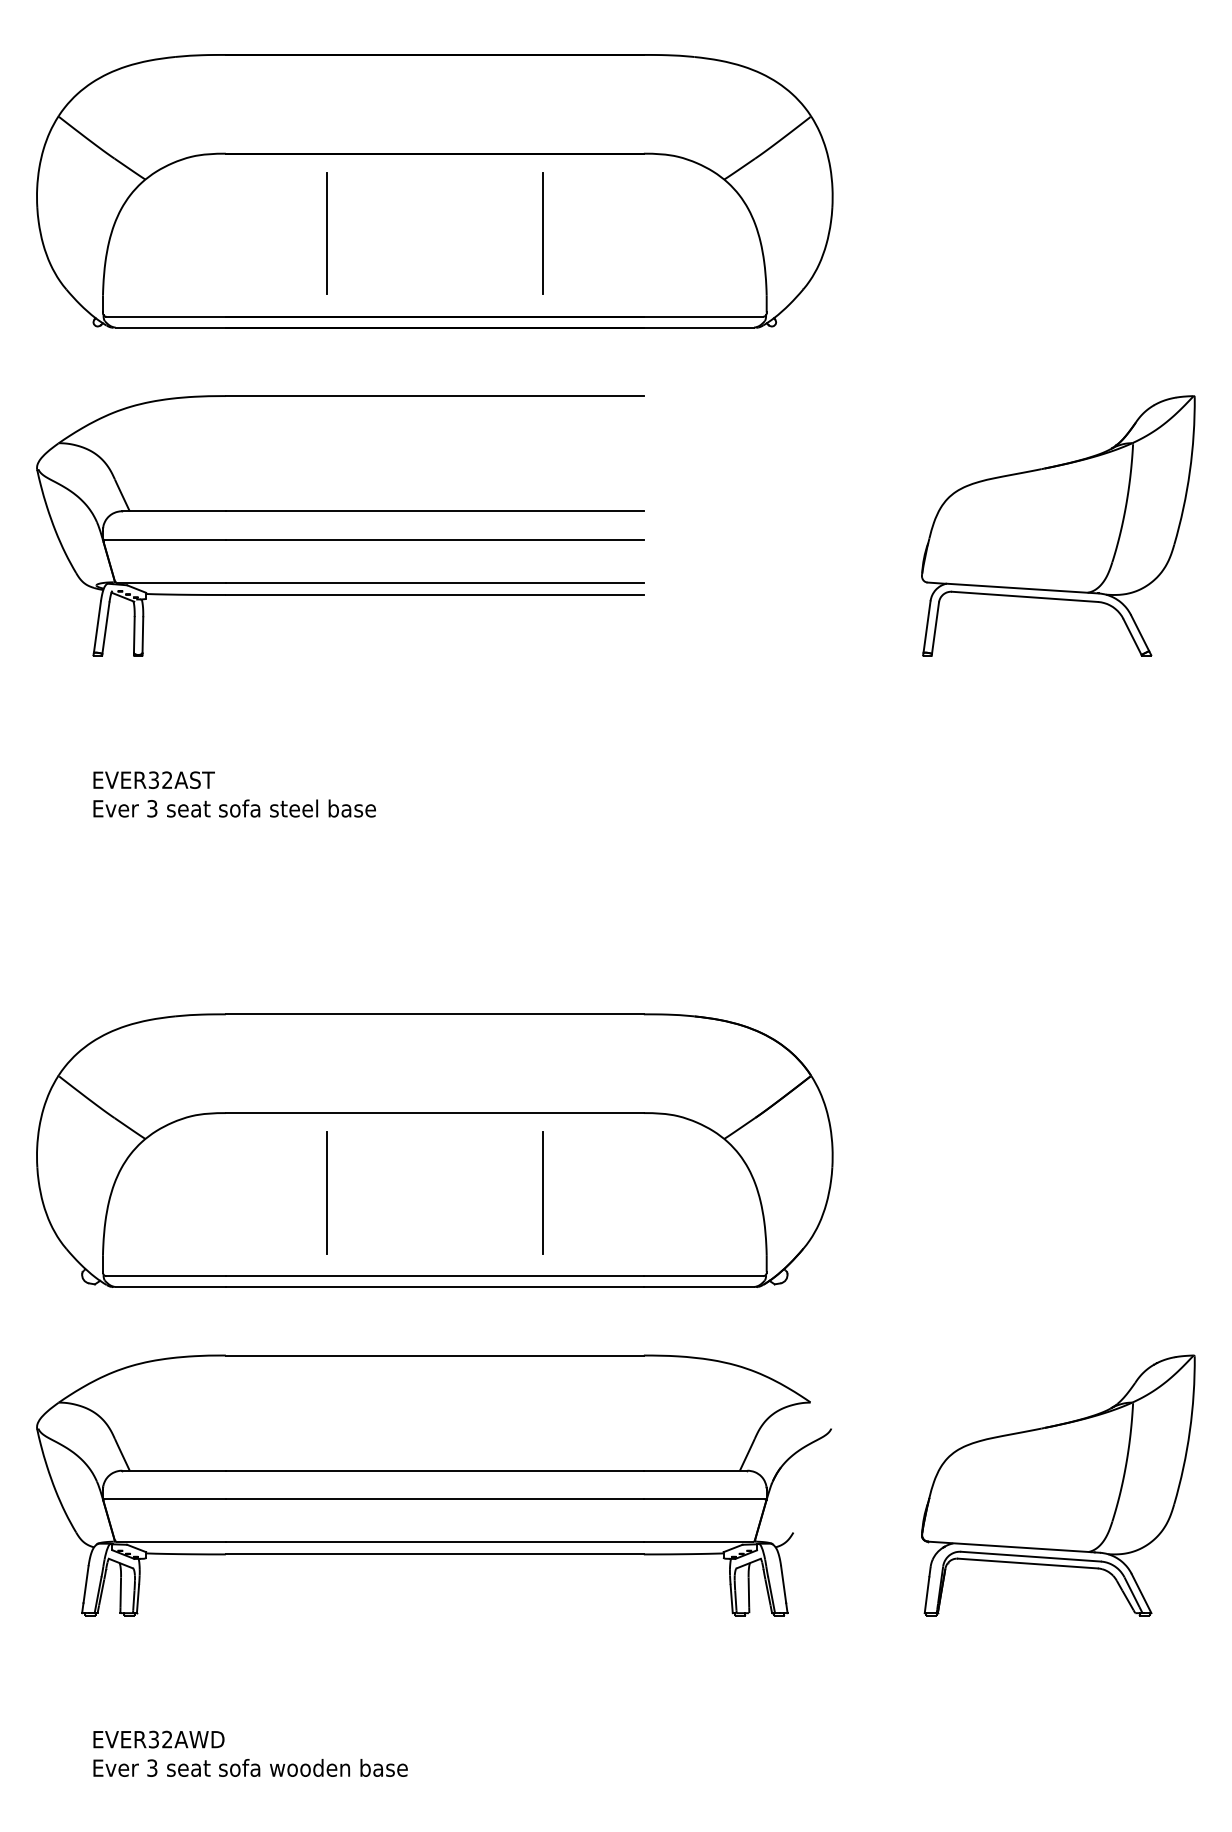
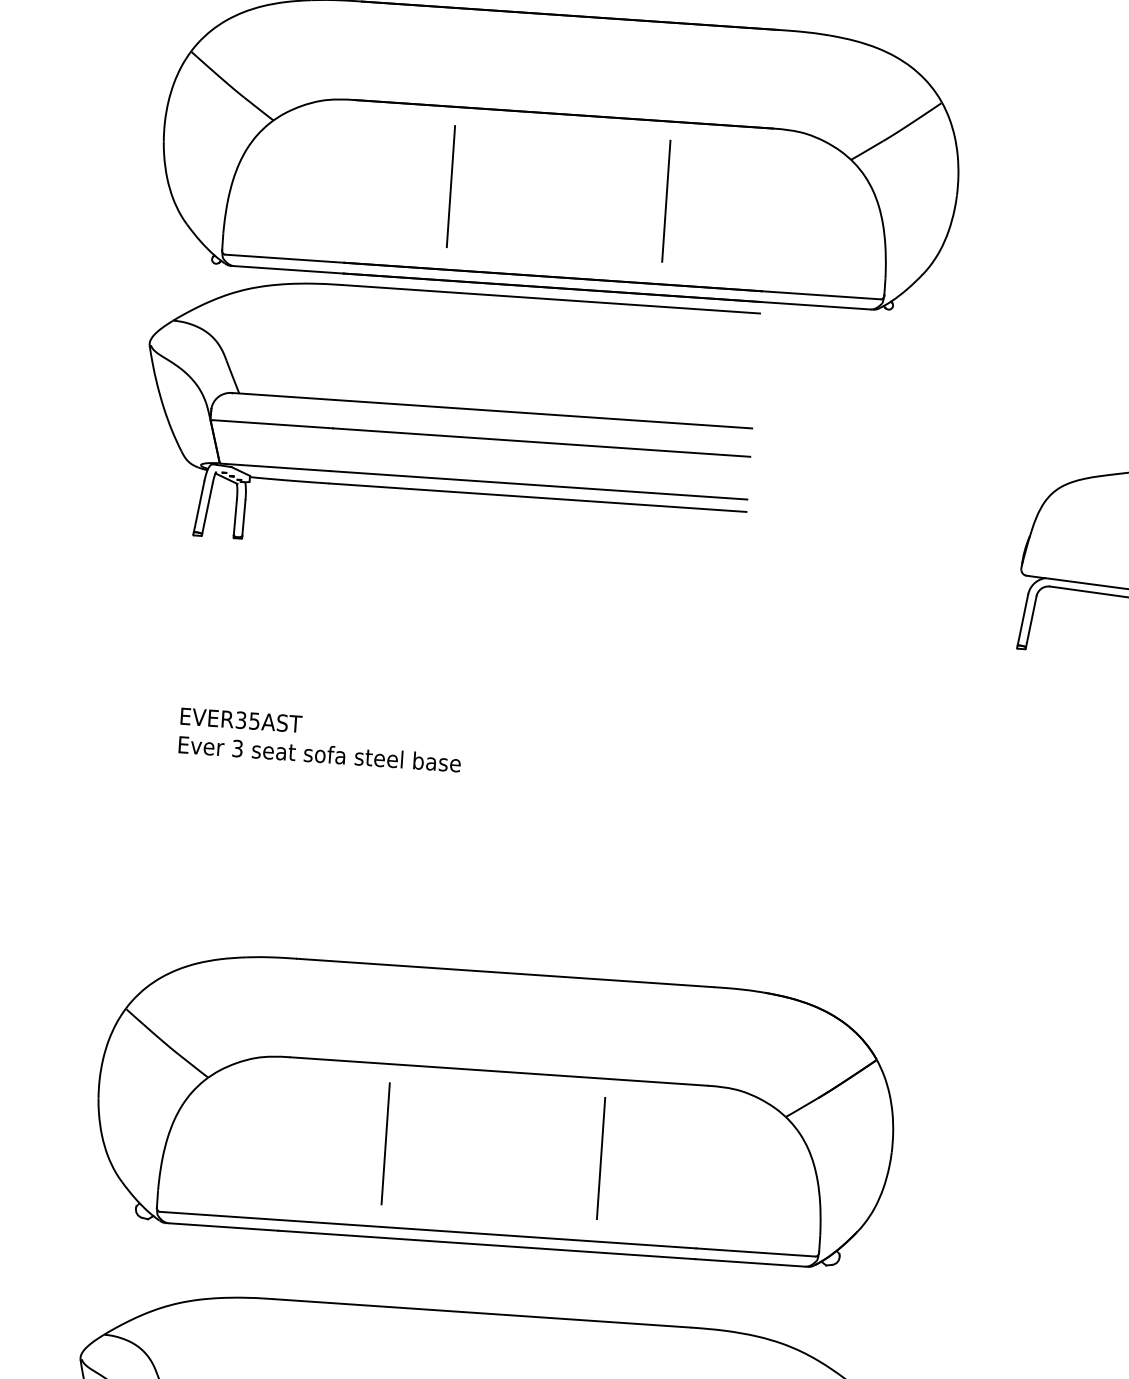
part: (340, 511) -> (449, 408), moved
text: (167, 780) -> (254, 721), EVER32AST -> EVER35AST

